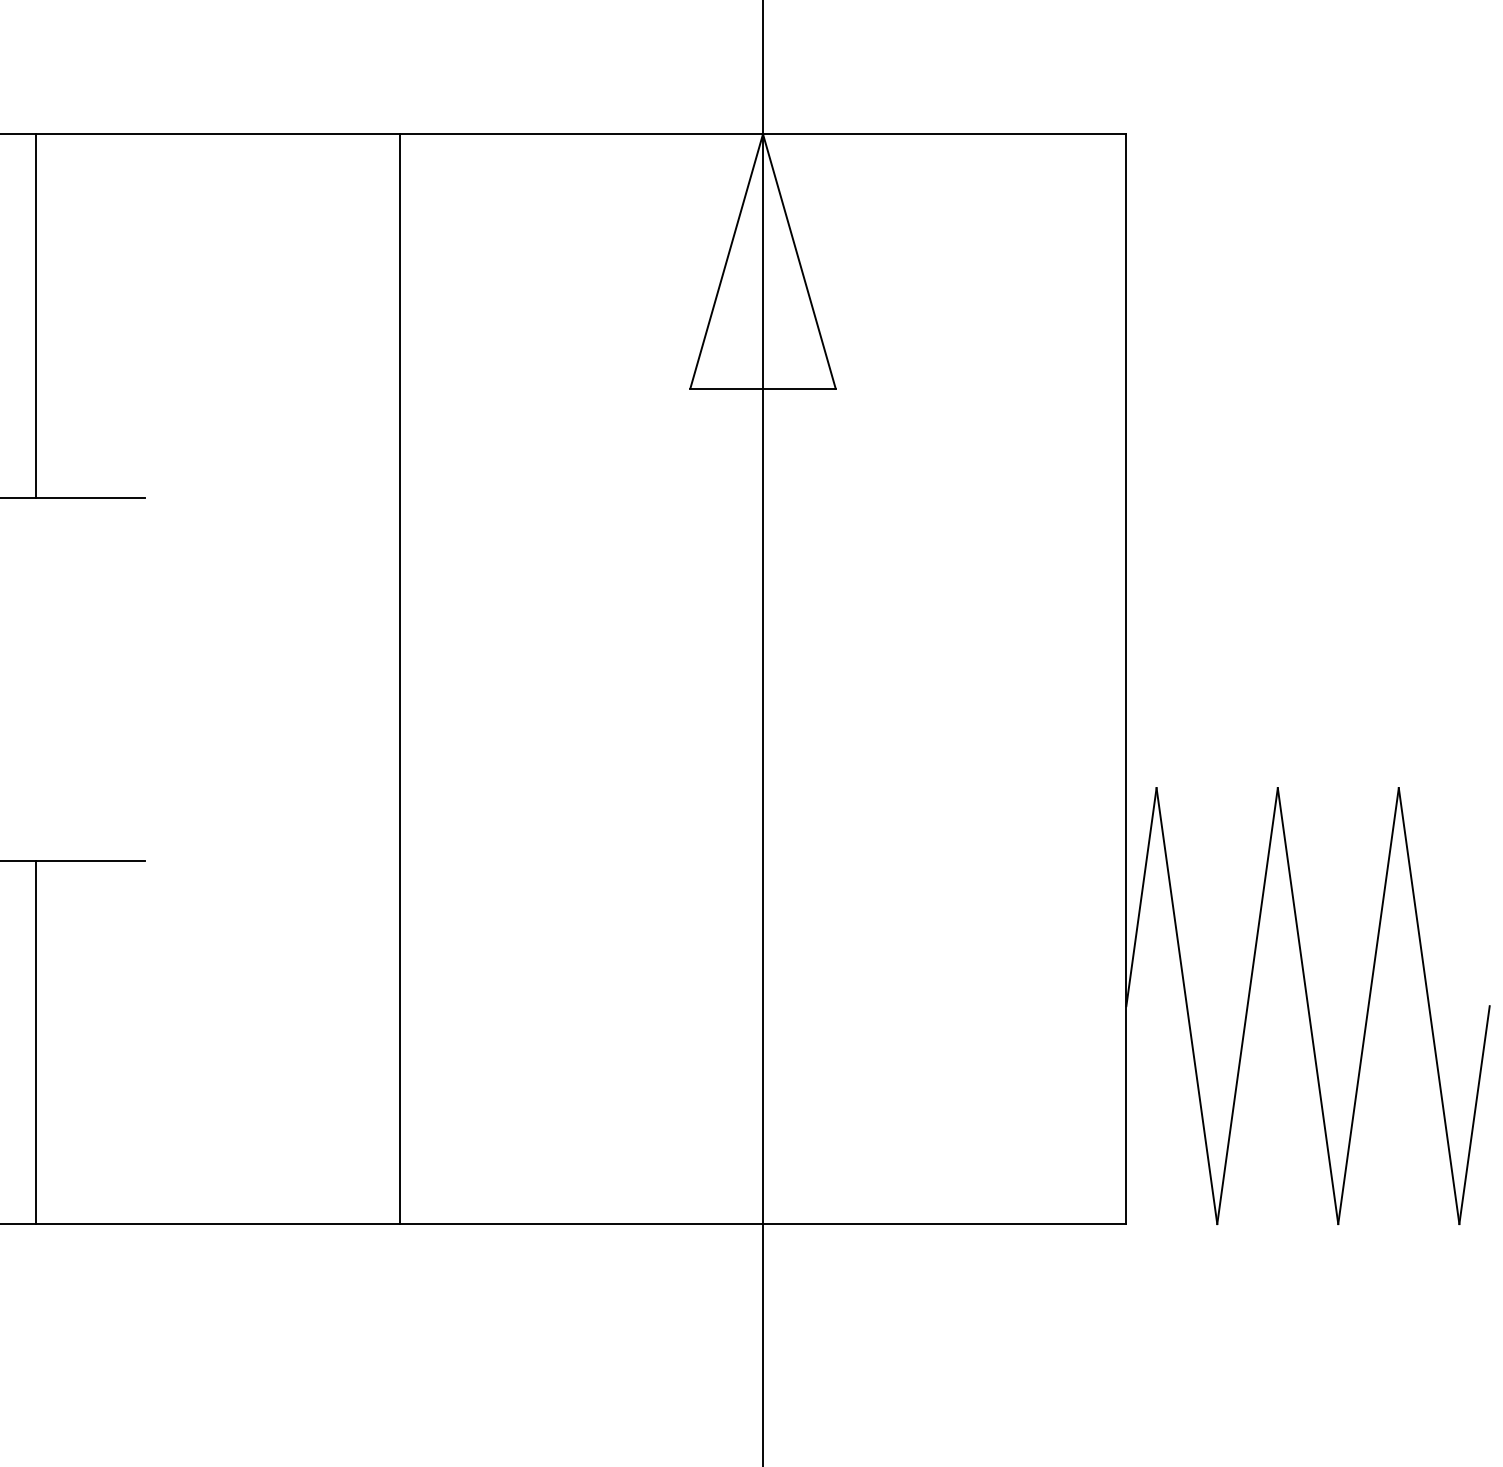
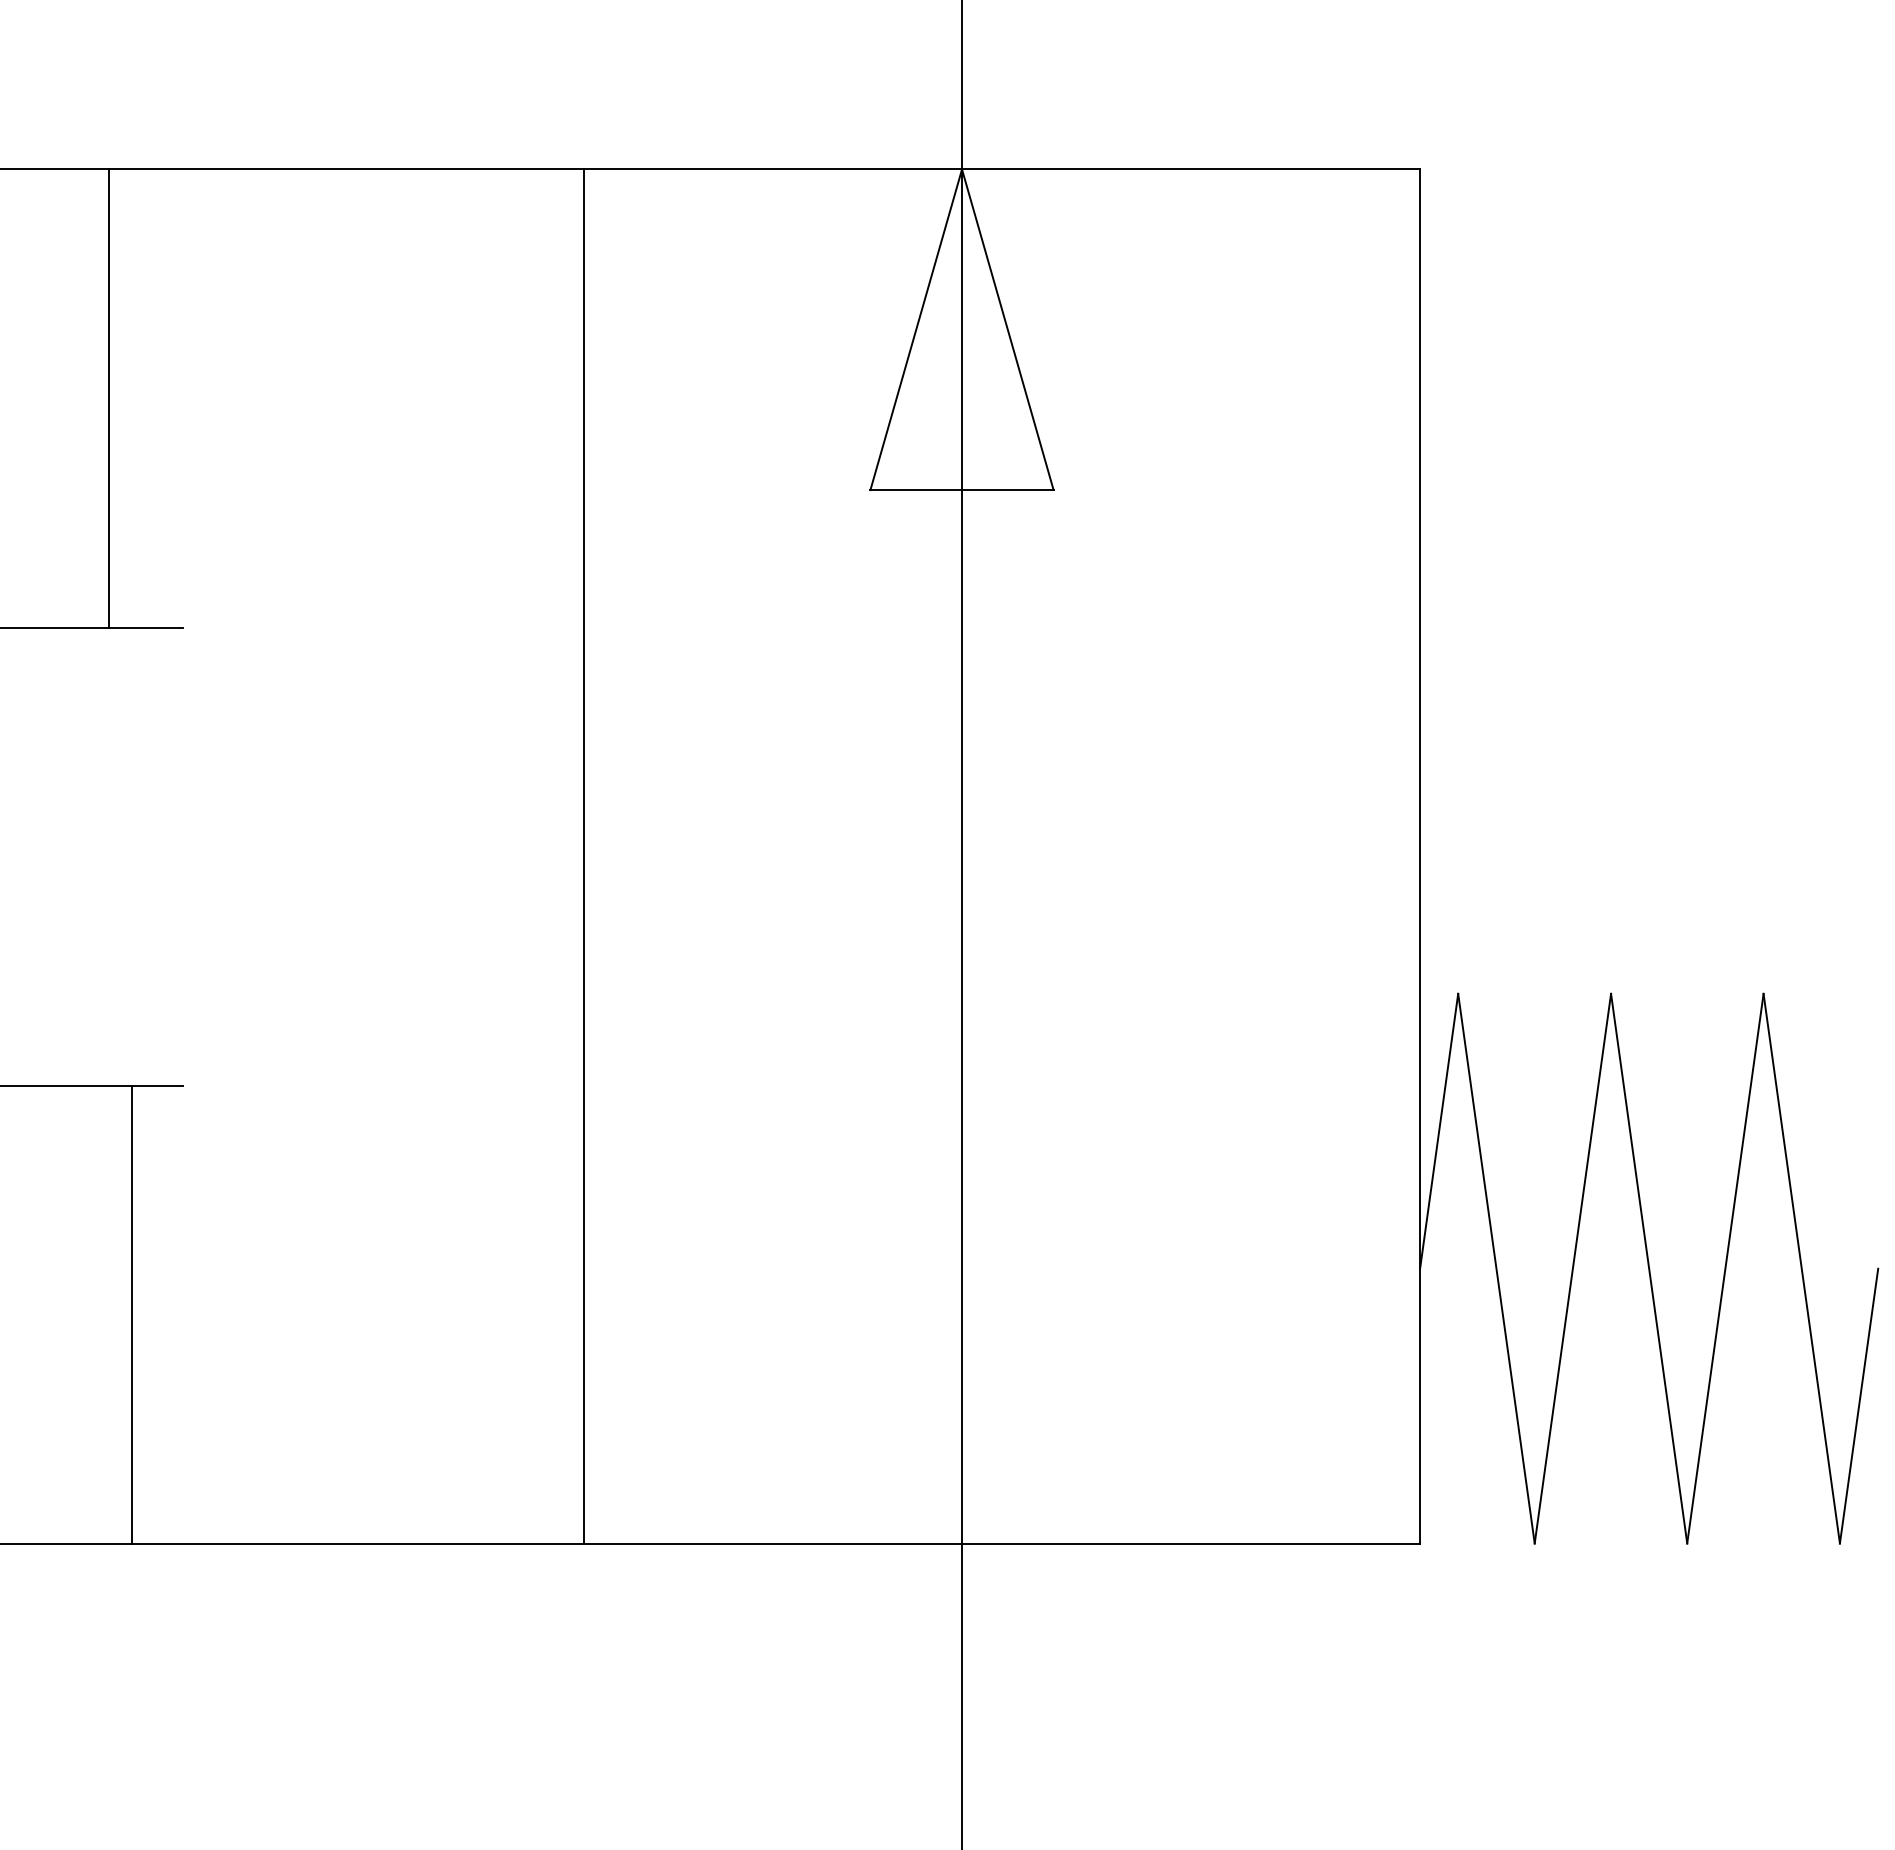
line: (36, 315) -> (109, 398), moved
line: (399, 679) -> (583, 856), moved
line: (36, 1042) -> (132, 1314), moved

